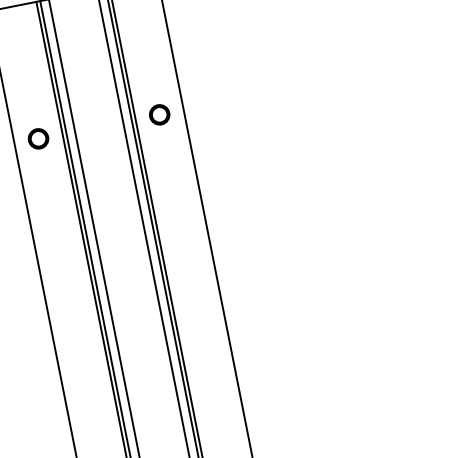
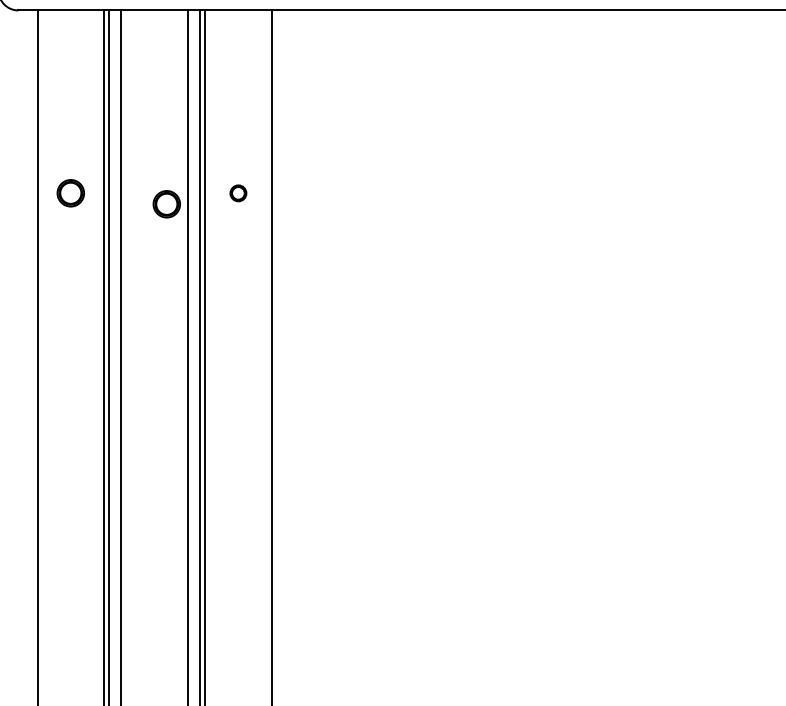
part: (159, 114) -> (238, 193), size x0.6
part: (109, 133) -> (166, 204), added

